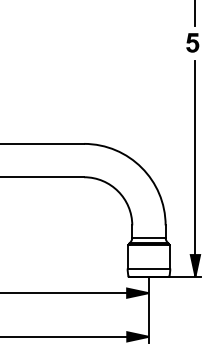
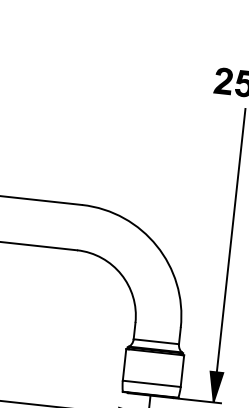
fill: (176, 42) -> (222, 80), added

